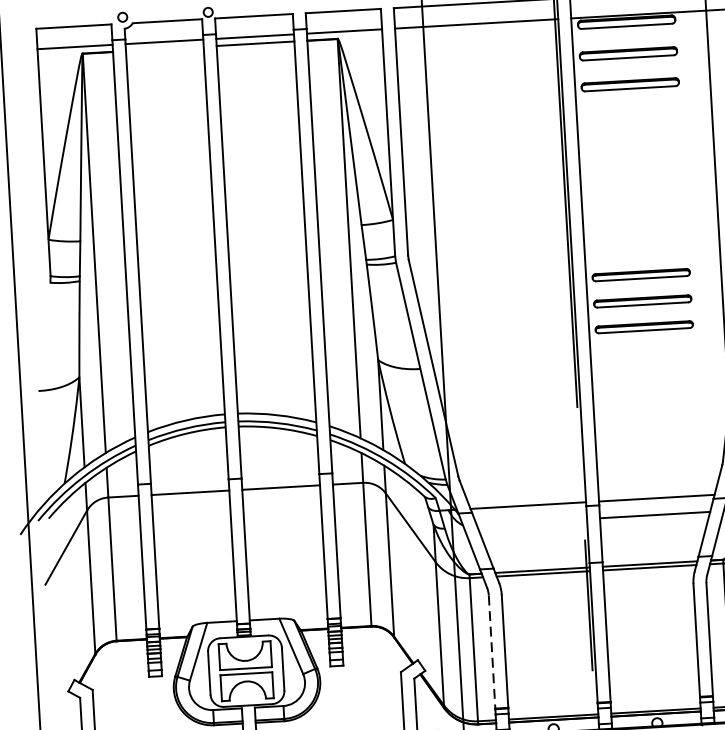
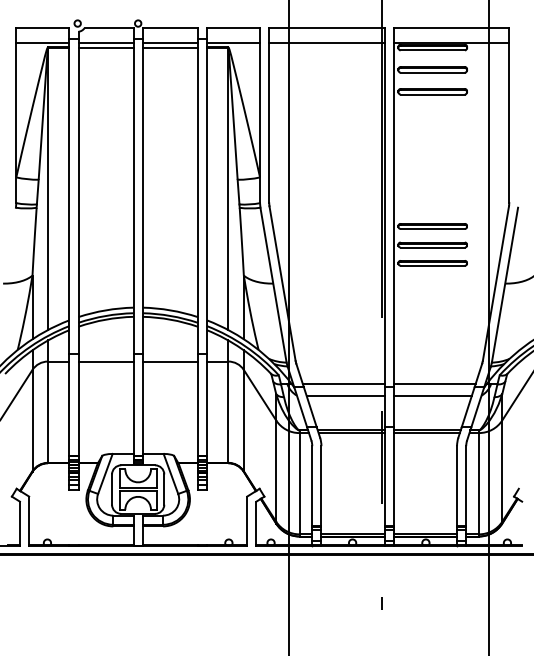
line: (163, 48) -> (105, 47), added
line: (531, 522) -> (345, 396), added
line: (492, 652) -> (312, 486), dashed -> solid

